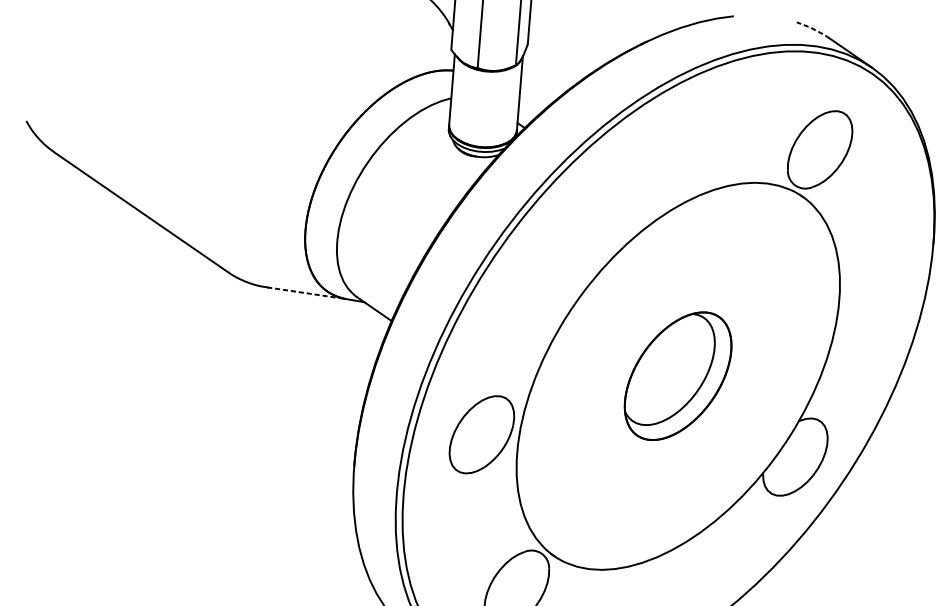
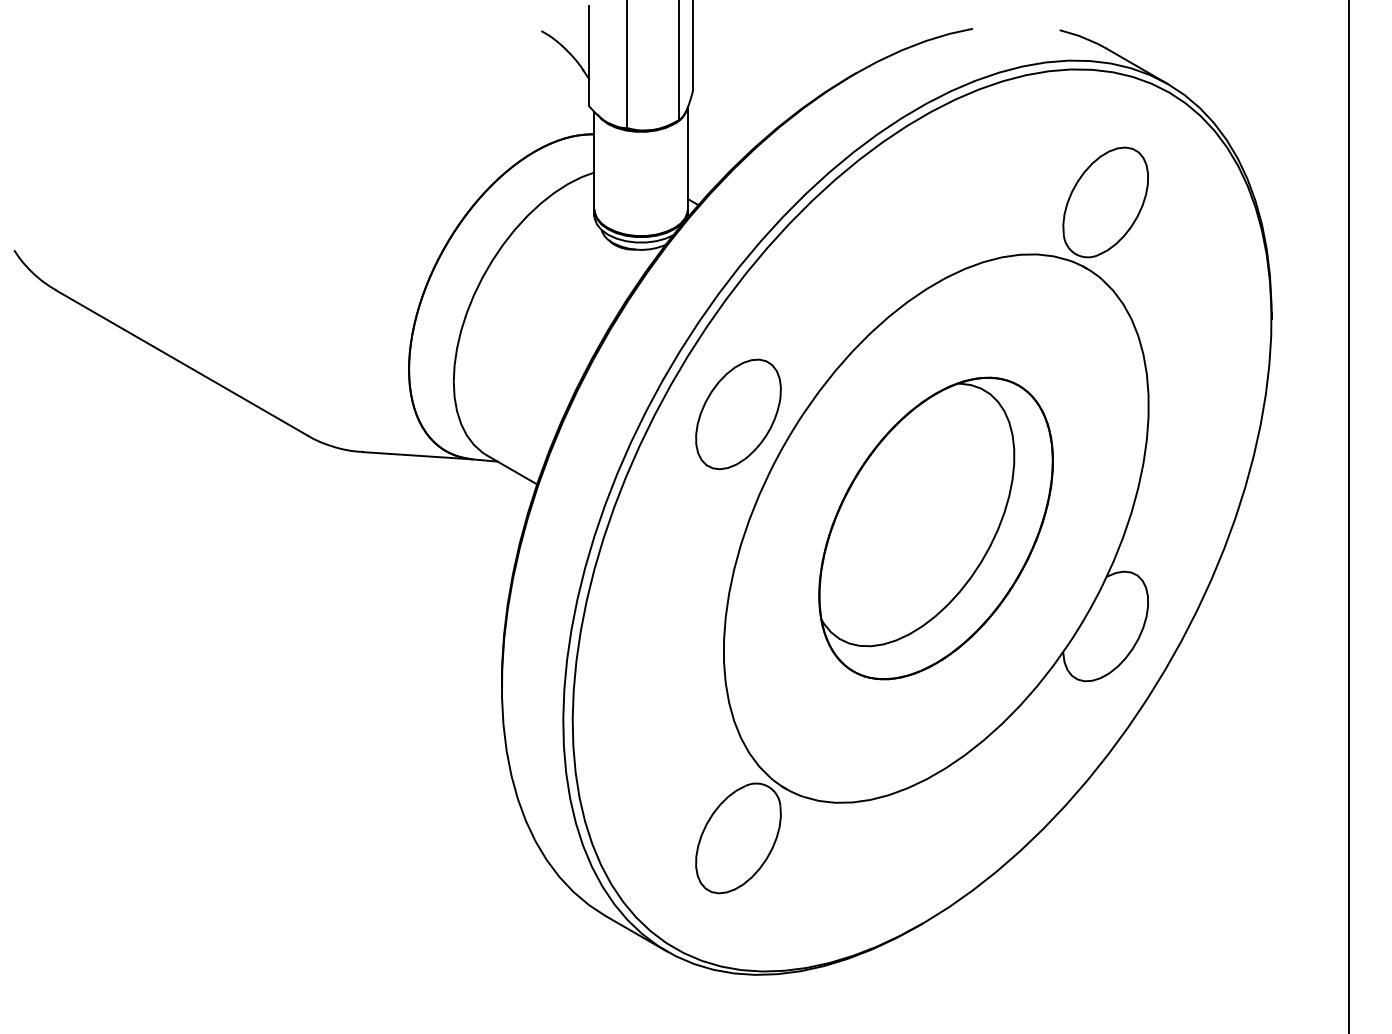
line: (813, 29) -> (1083, 37), dashed -> solid
line: (307, 293) -> (418, 455), dashed -> solid
part: (677, 376) -> (935, 528), size x1.67
part: (481, 434) -> (738, 414), moved

